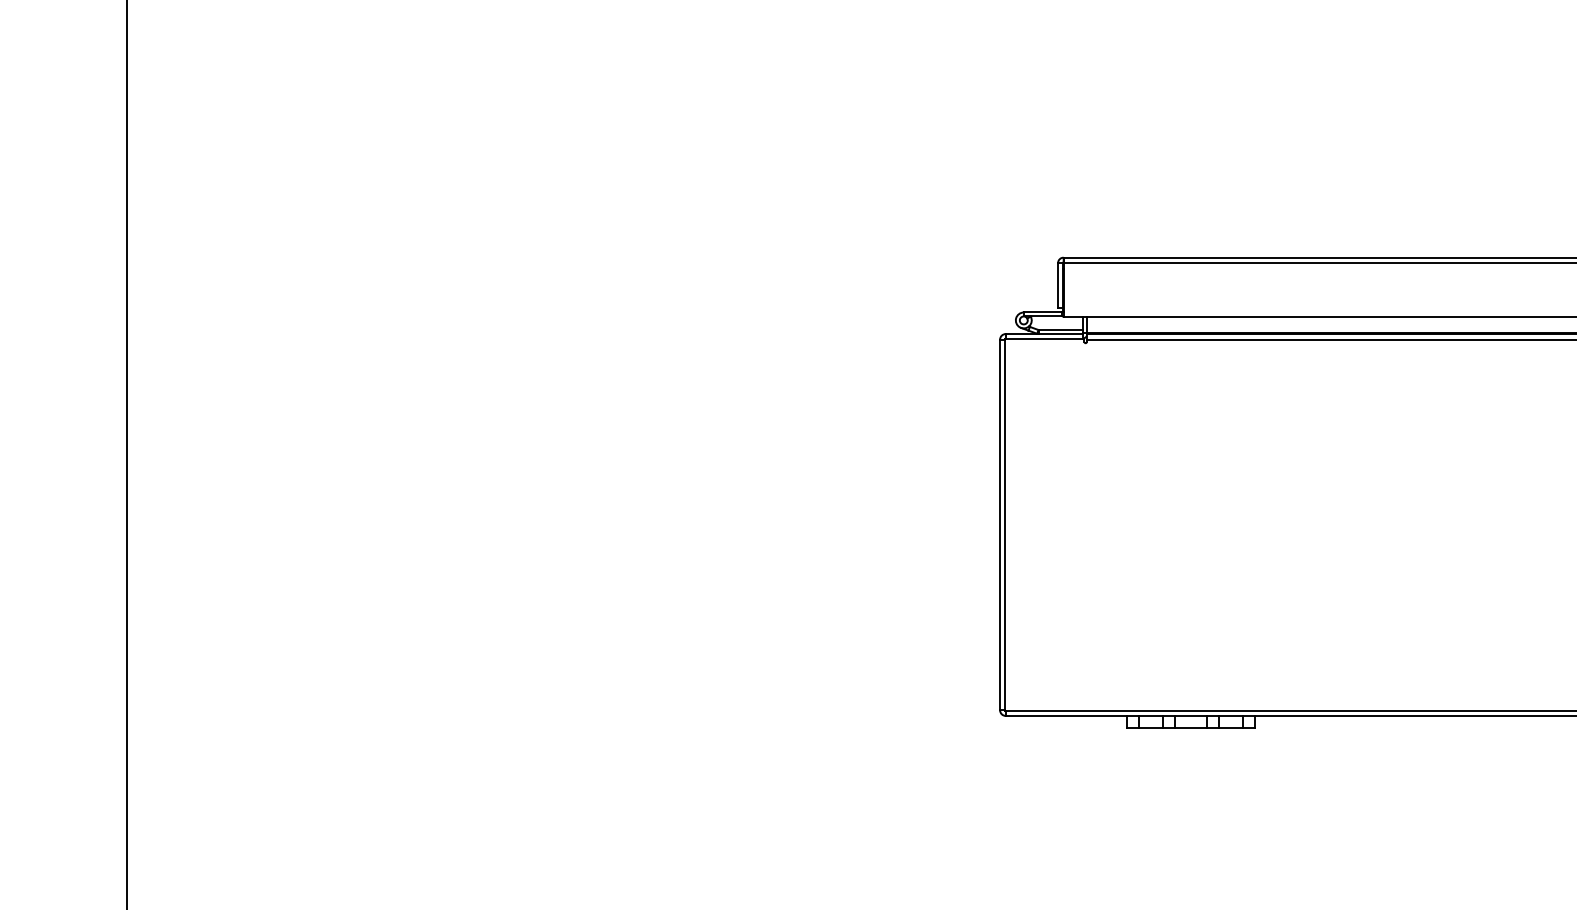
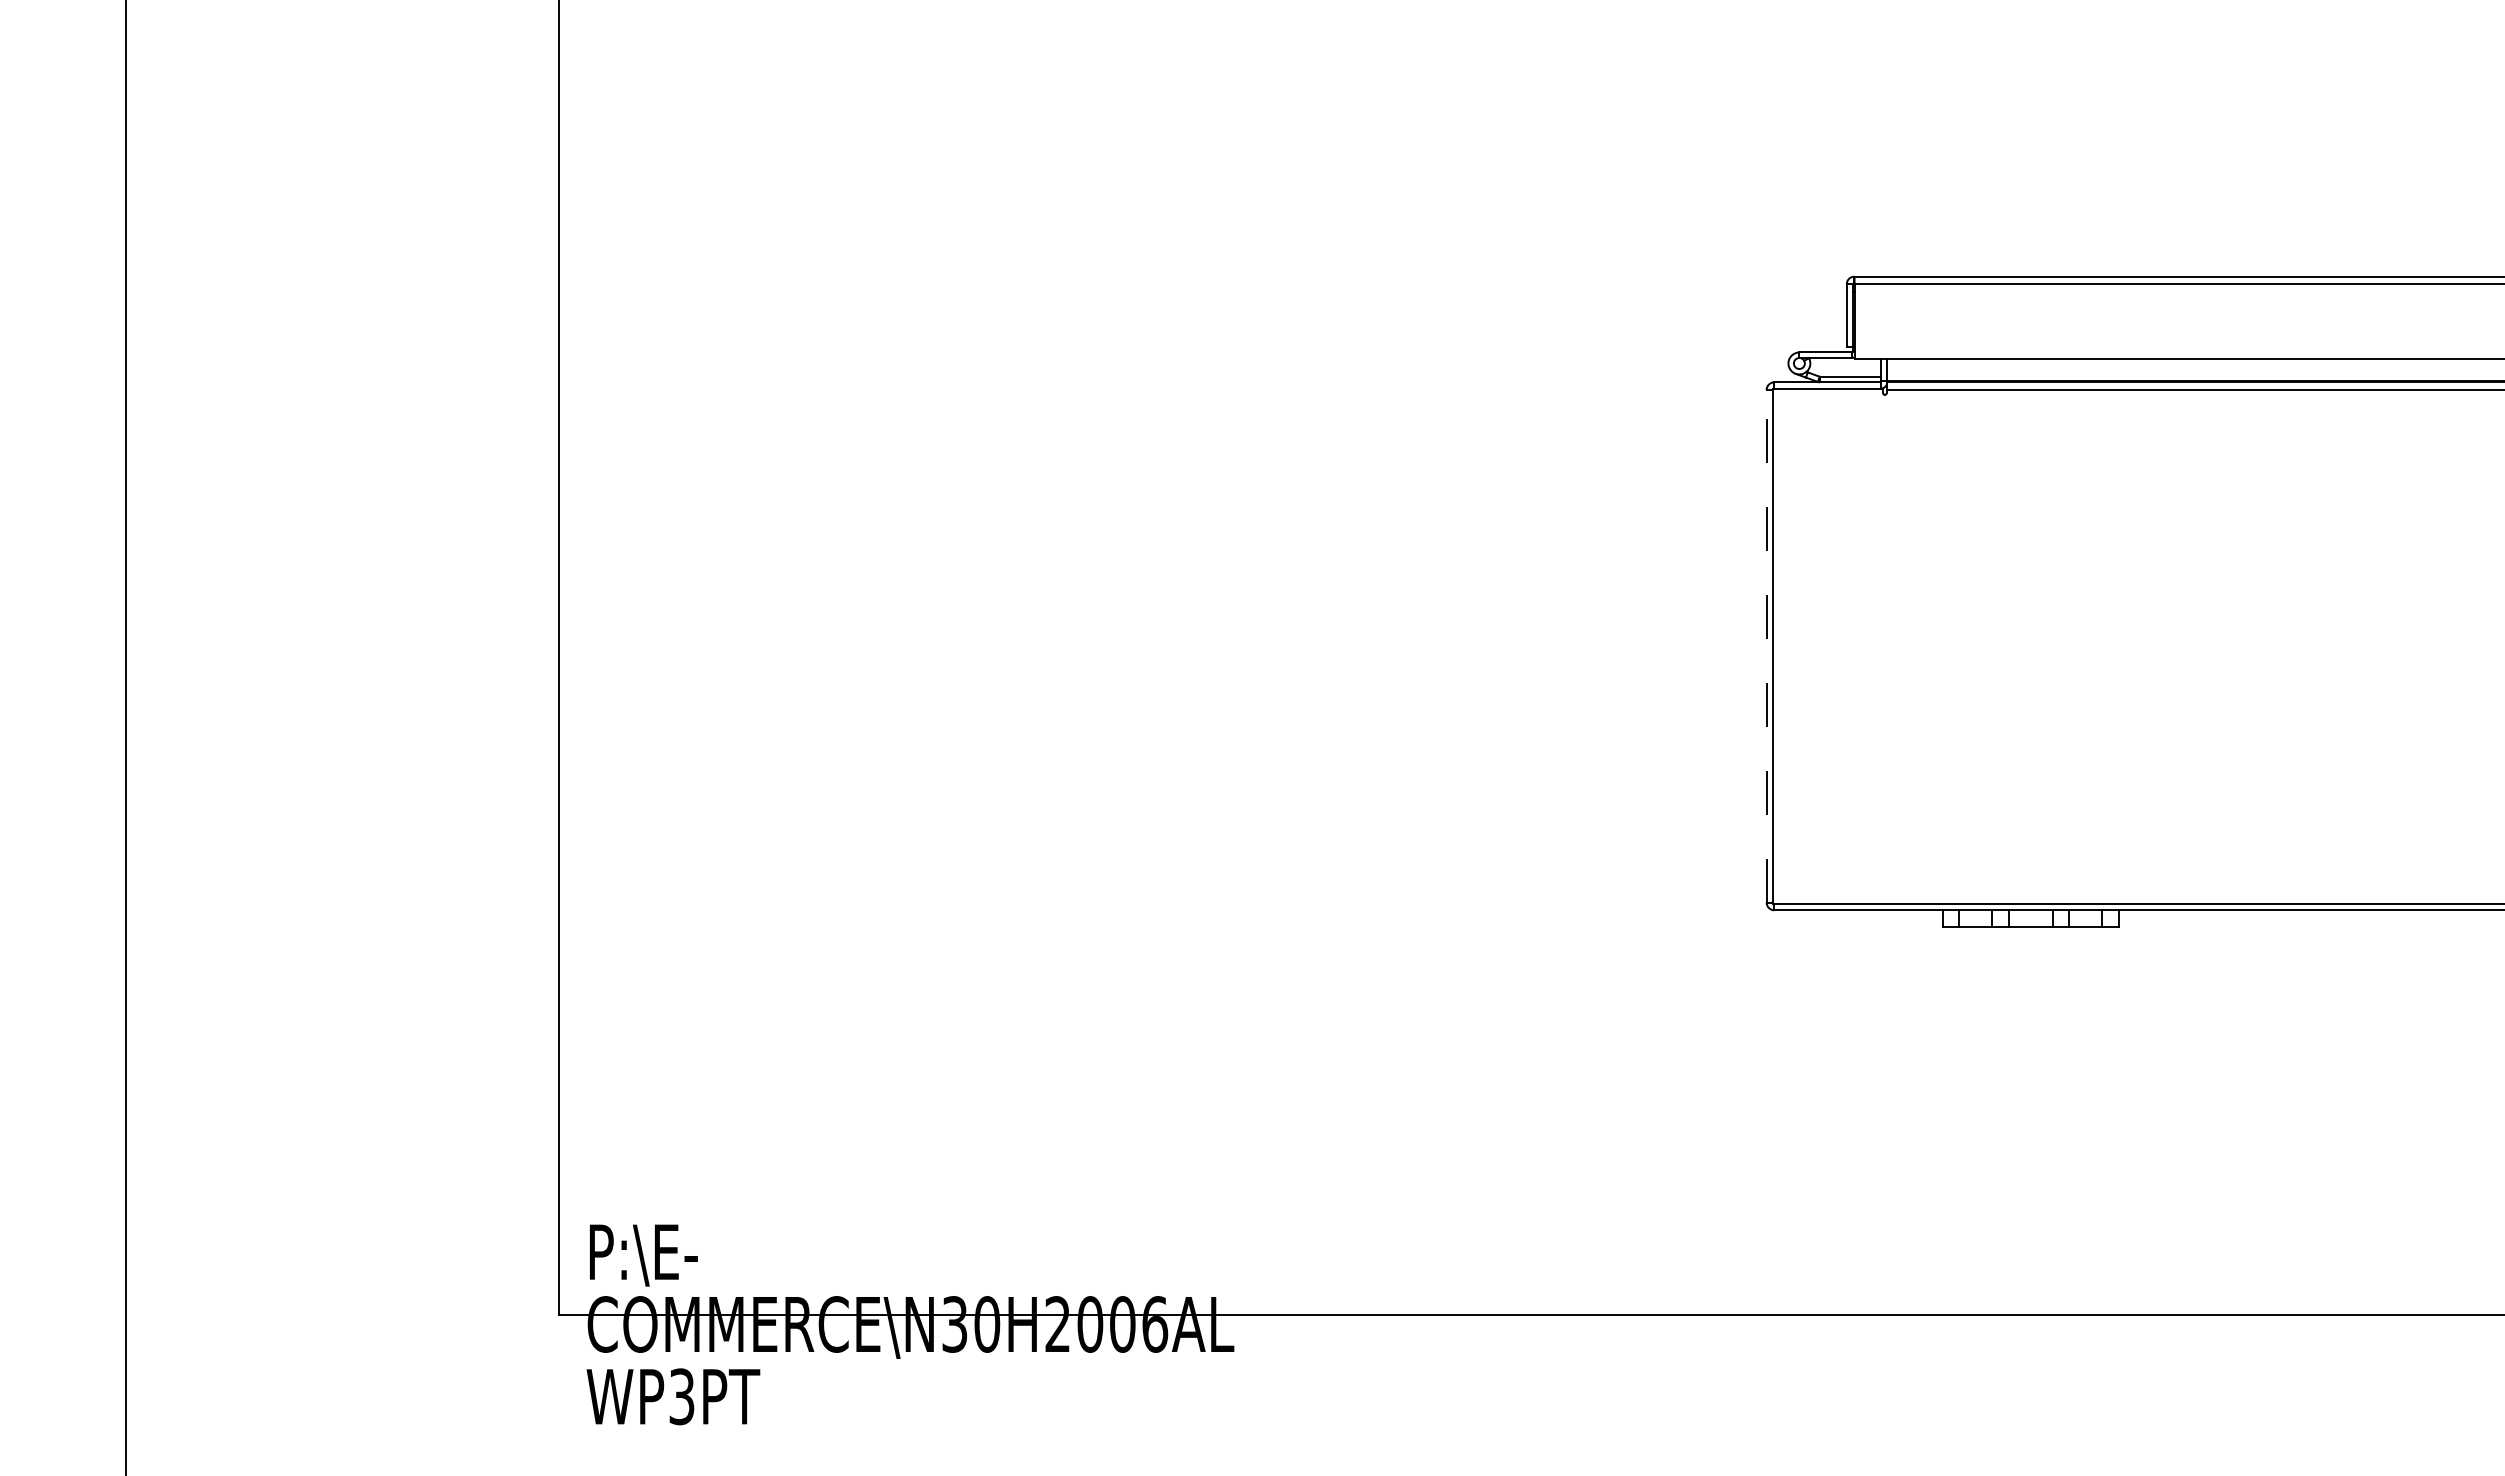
line: (1000, 524) -> (1766, 645), solid -> dashed

